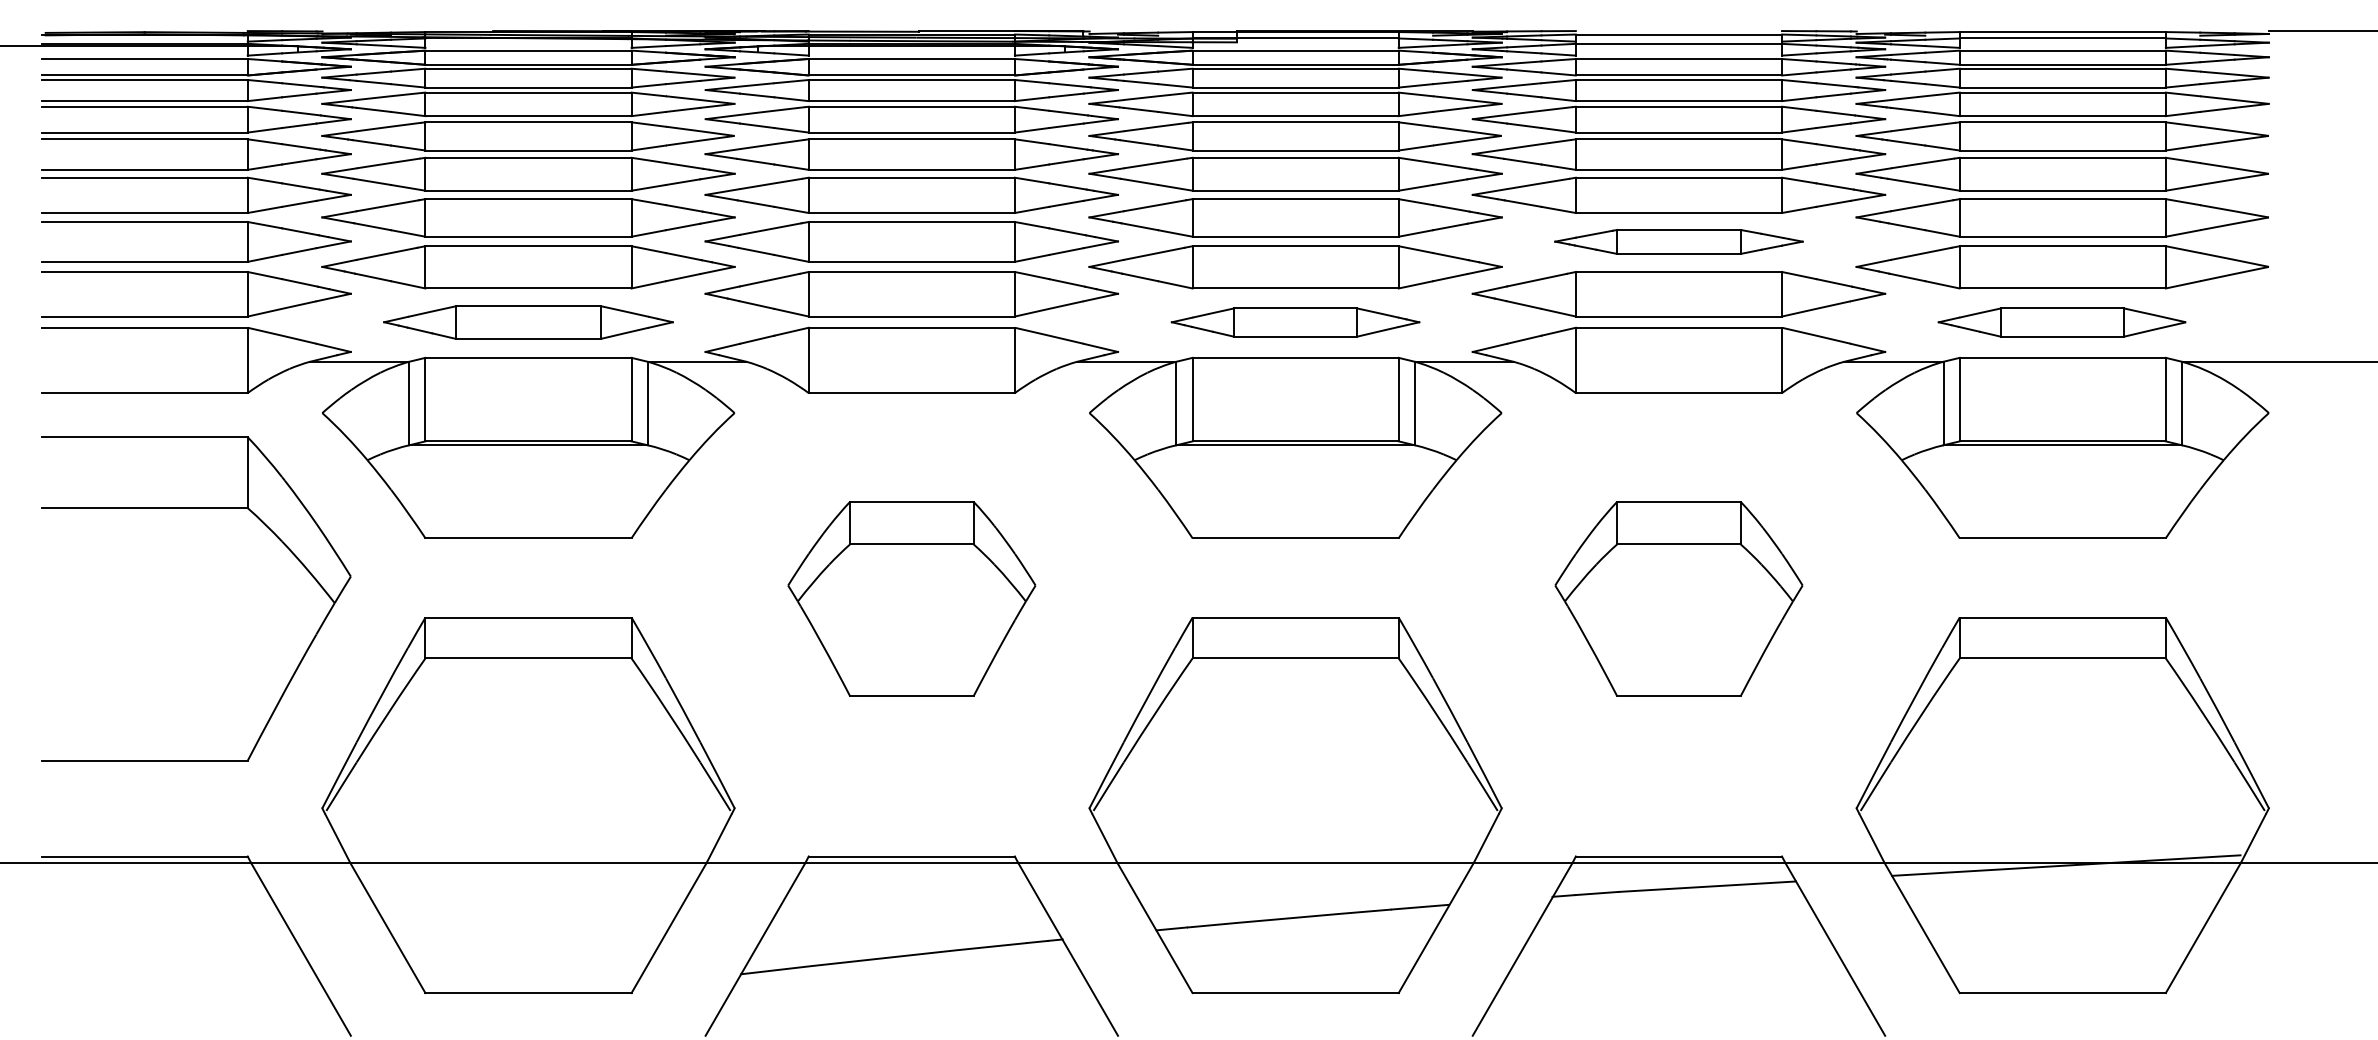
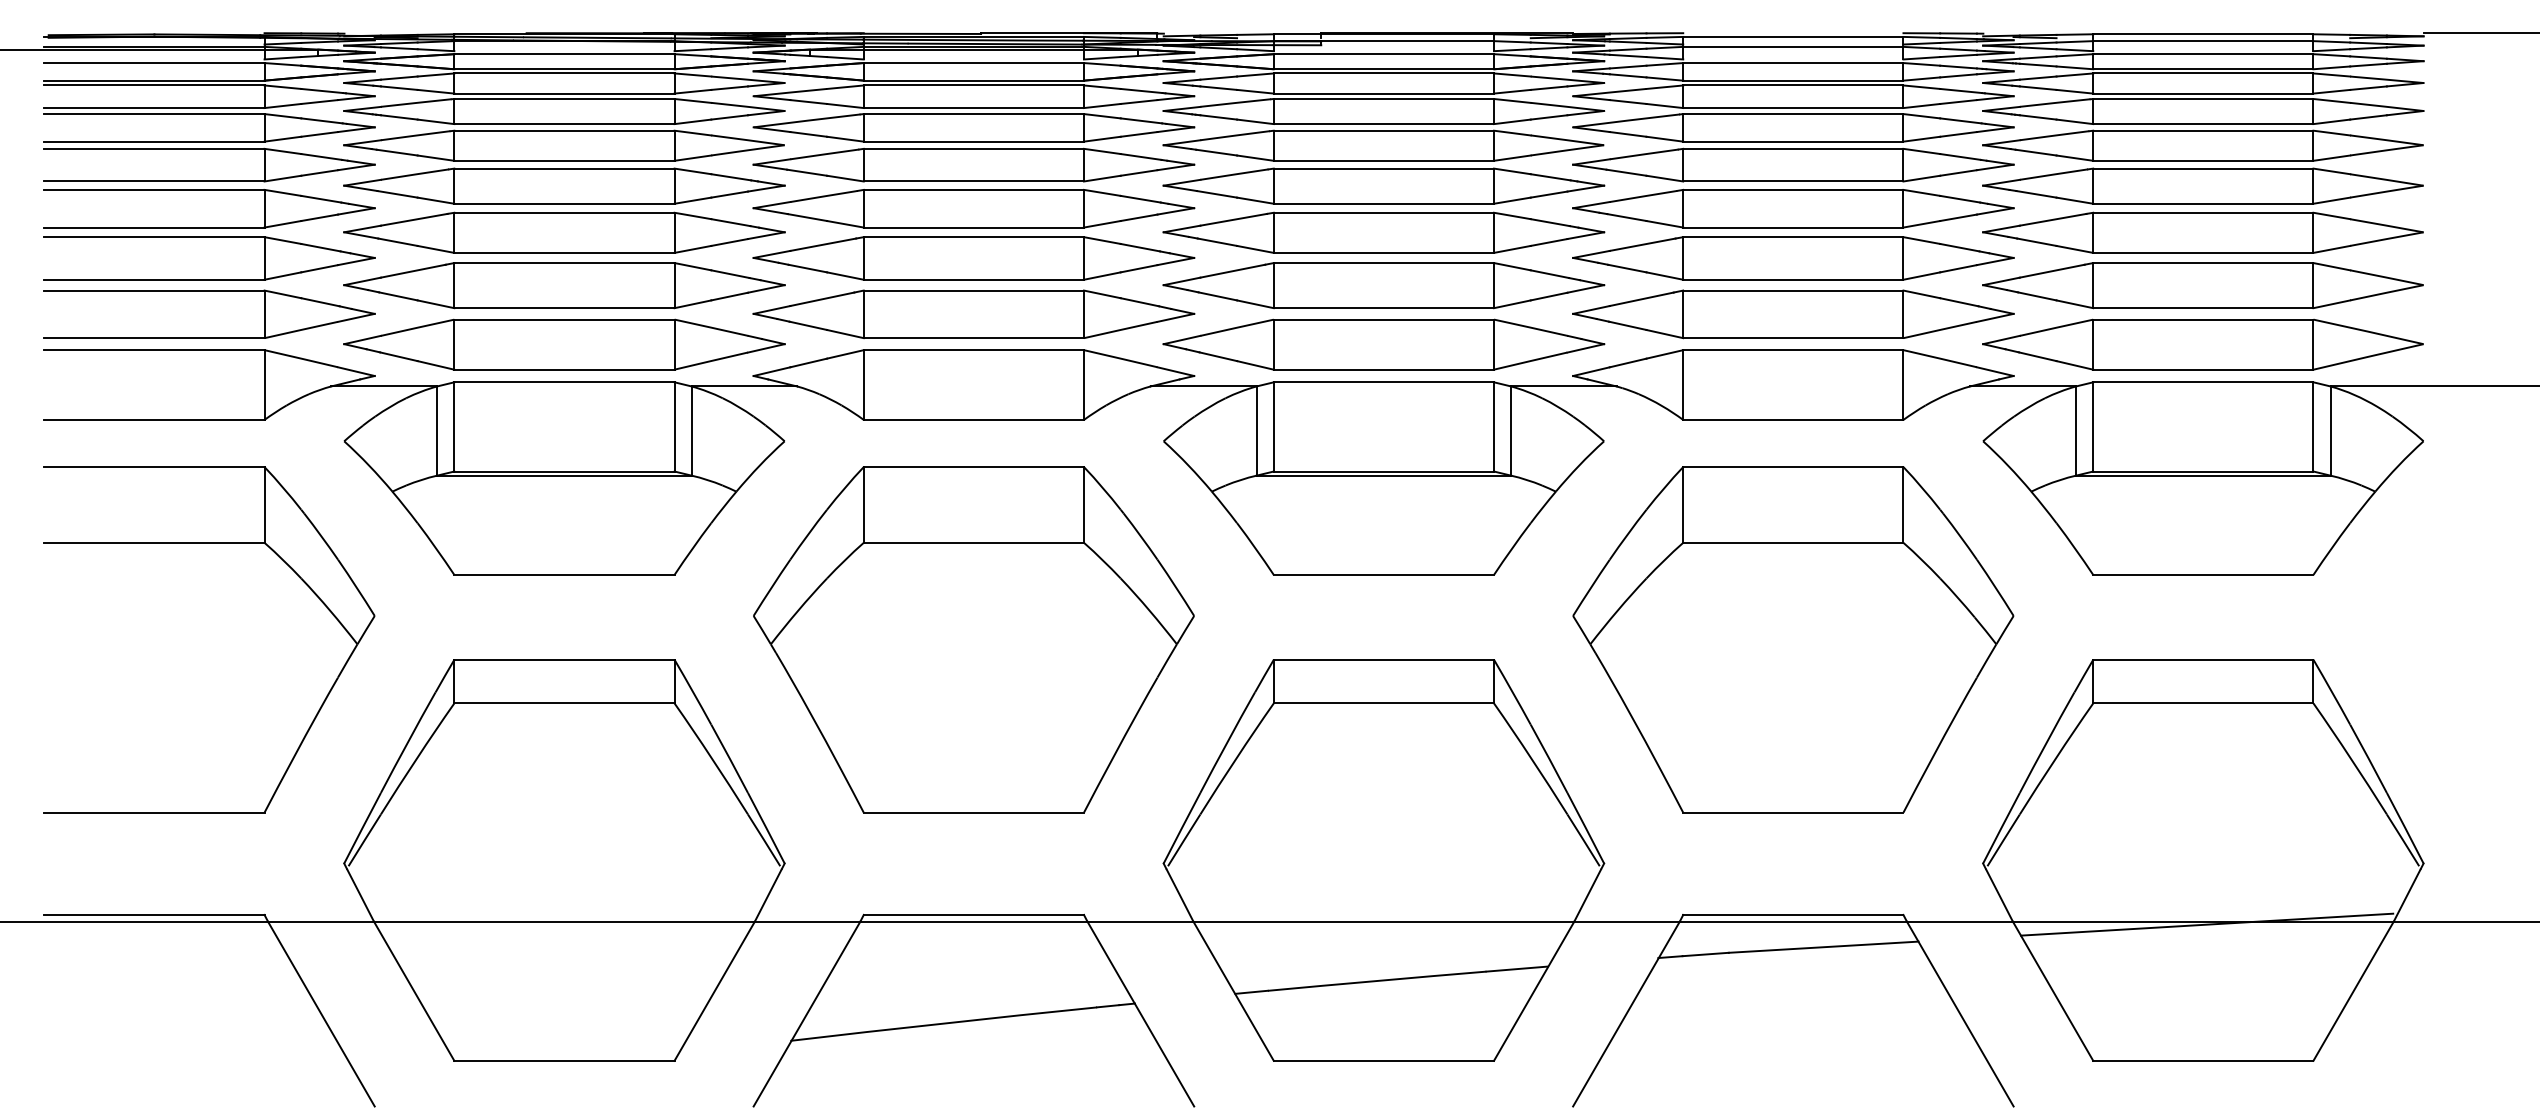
part: (1678, 241) -> (1792, 258), size x1.67
part: (528, 322) -> (564, 344), size x1.43
part: (1295, 322) -> (1383, 344), size x1.67
part: (2061, 322) -> (2202, 344), size x1.67
part: (911, 598) -> (973, 639), size x1.67
part: (1678, 598) -> (1792, 639), size x1.67

